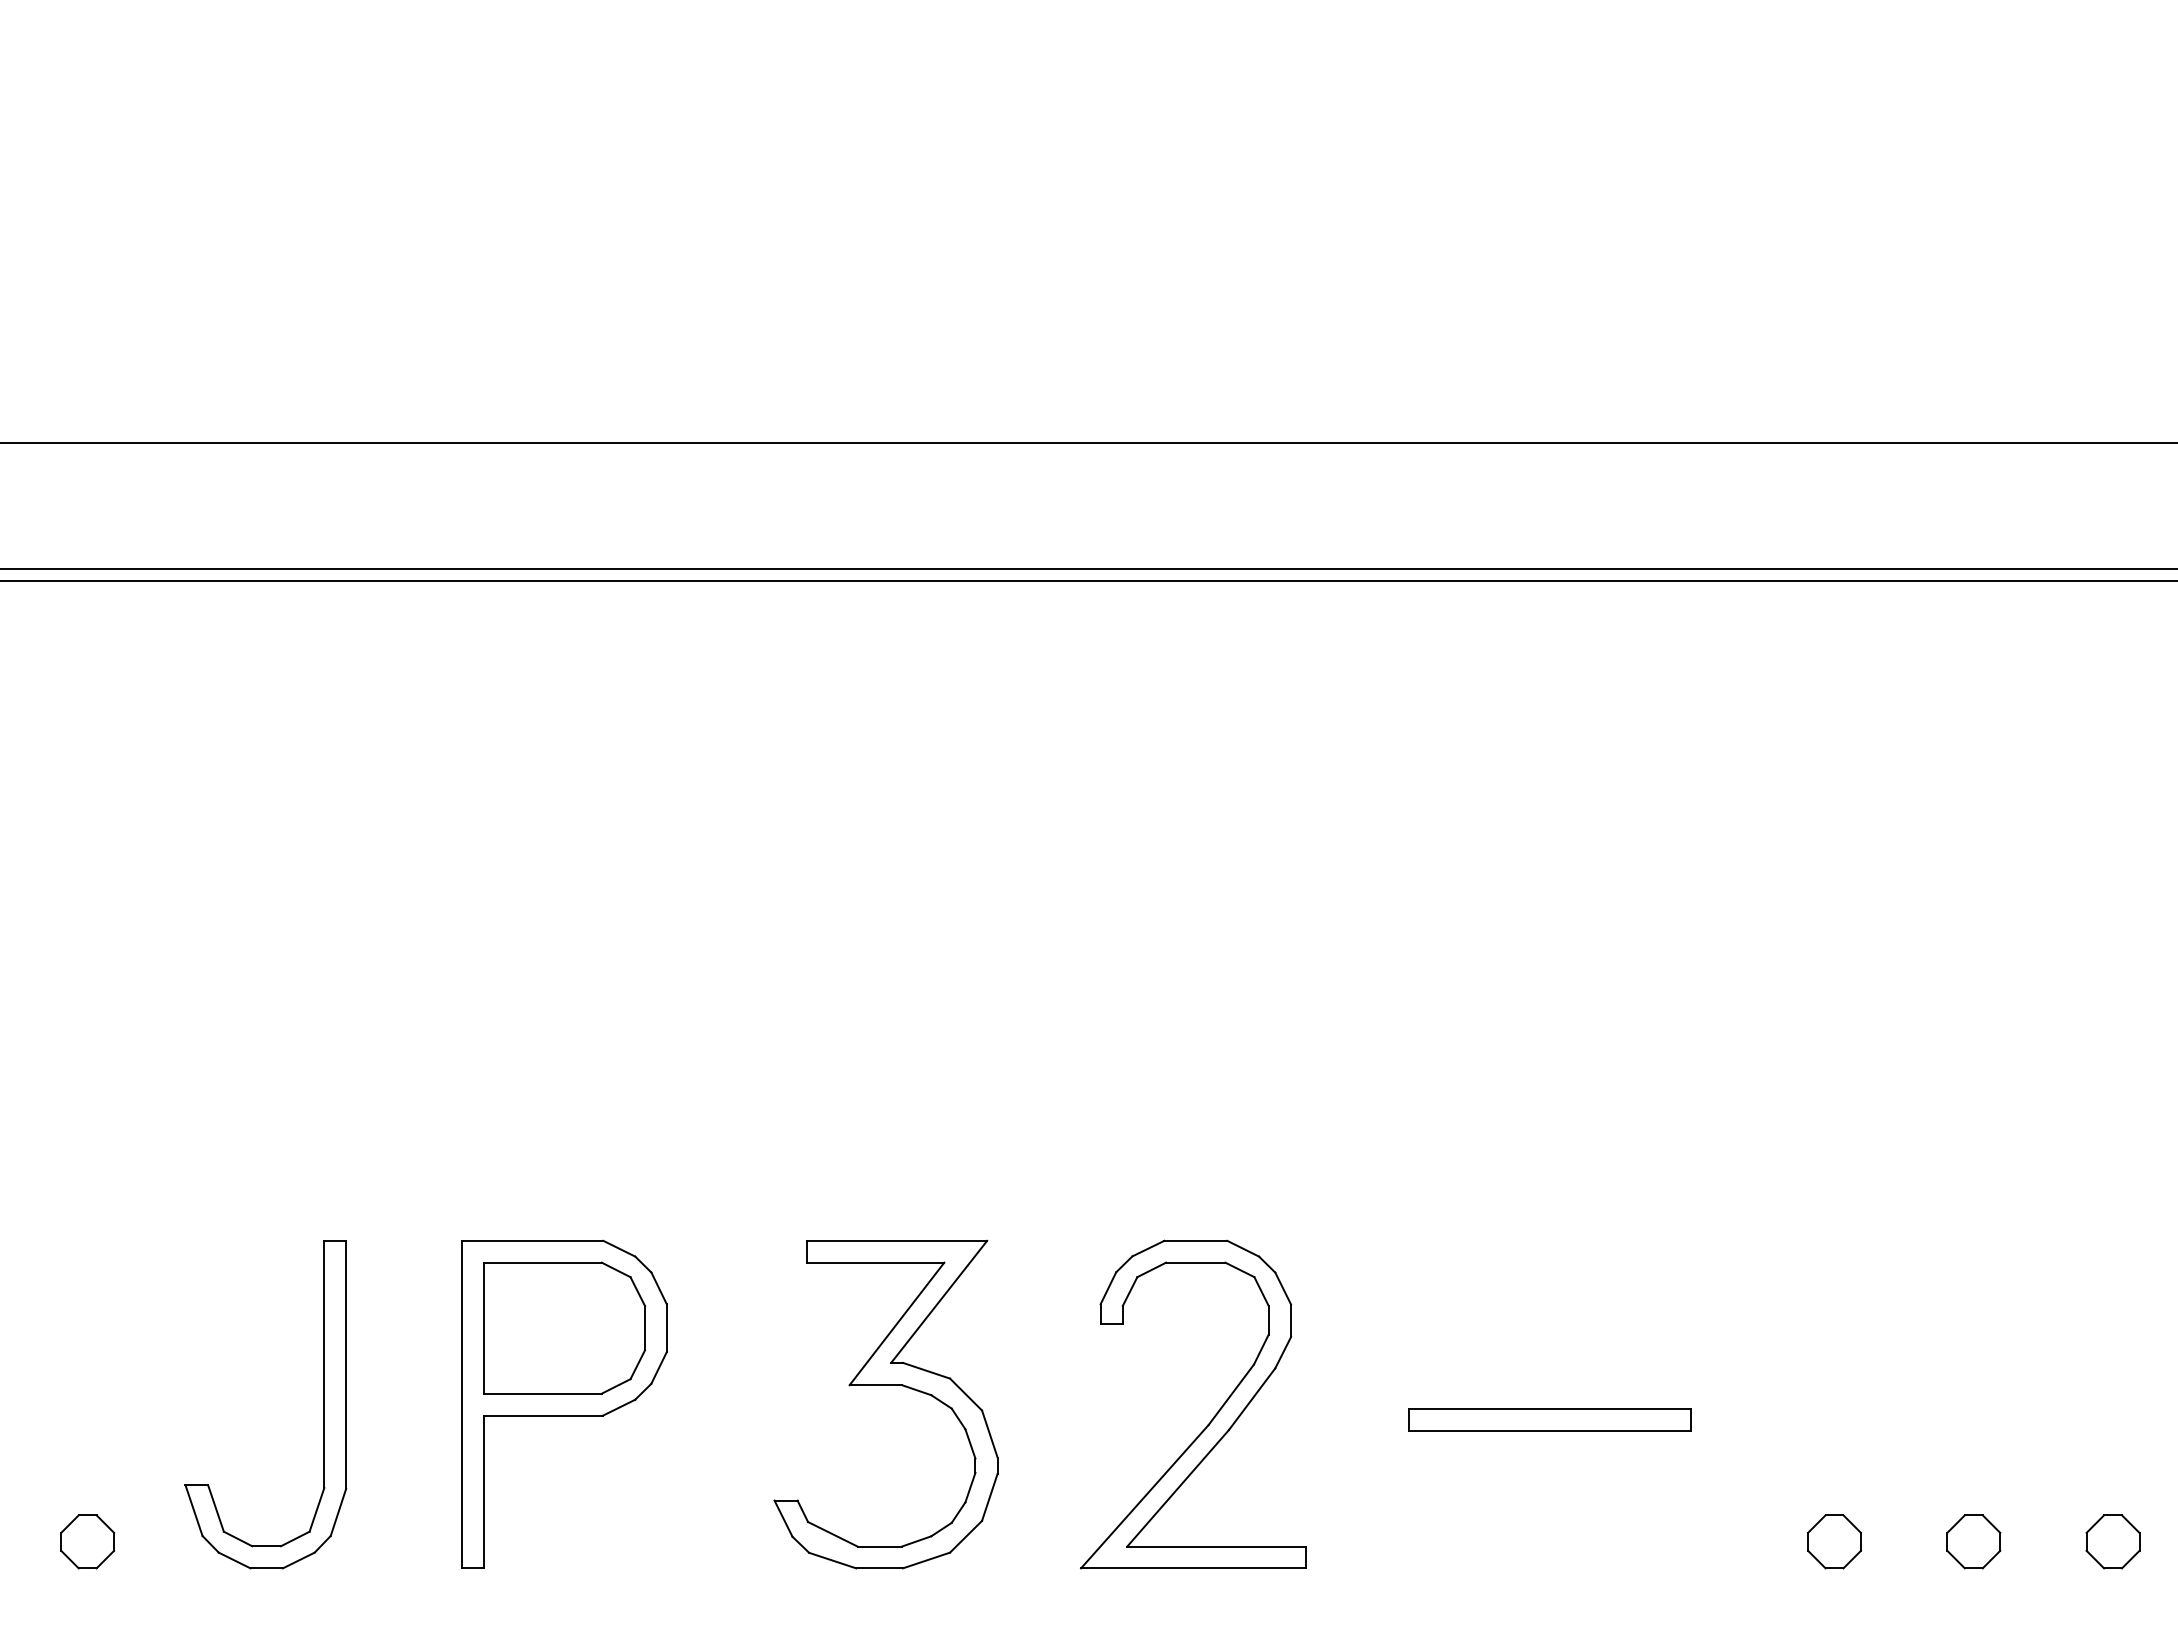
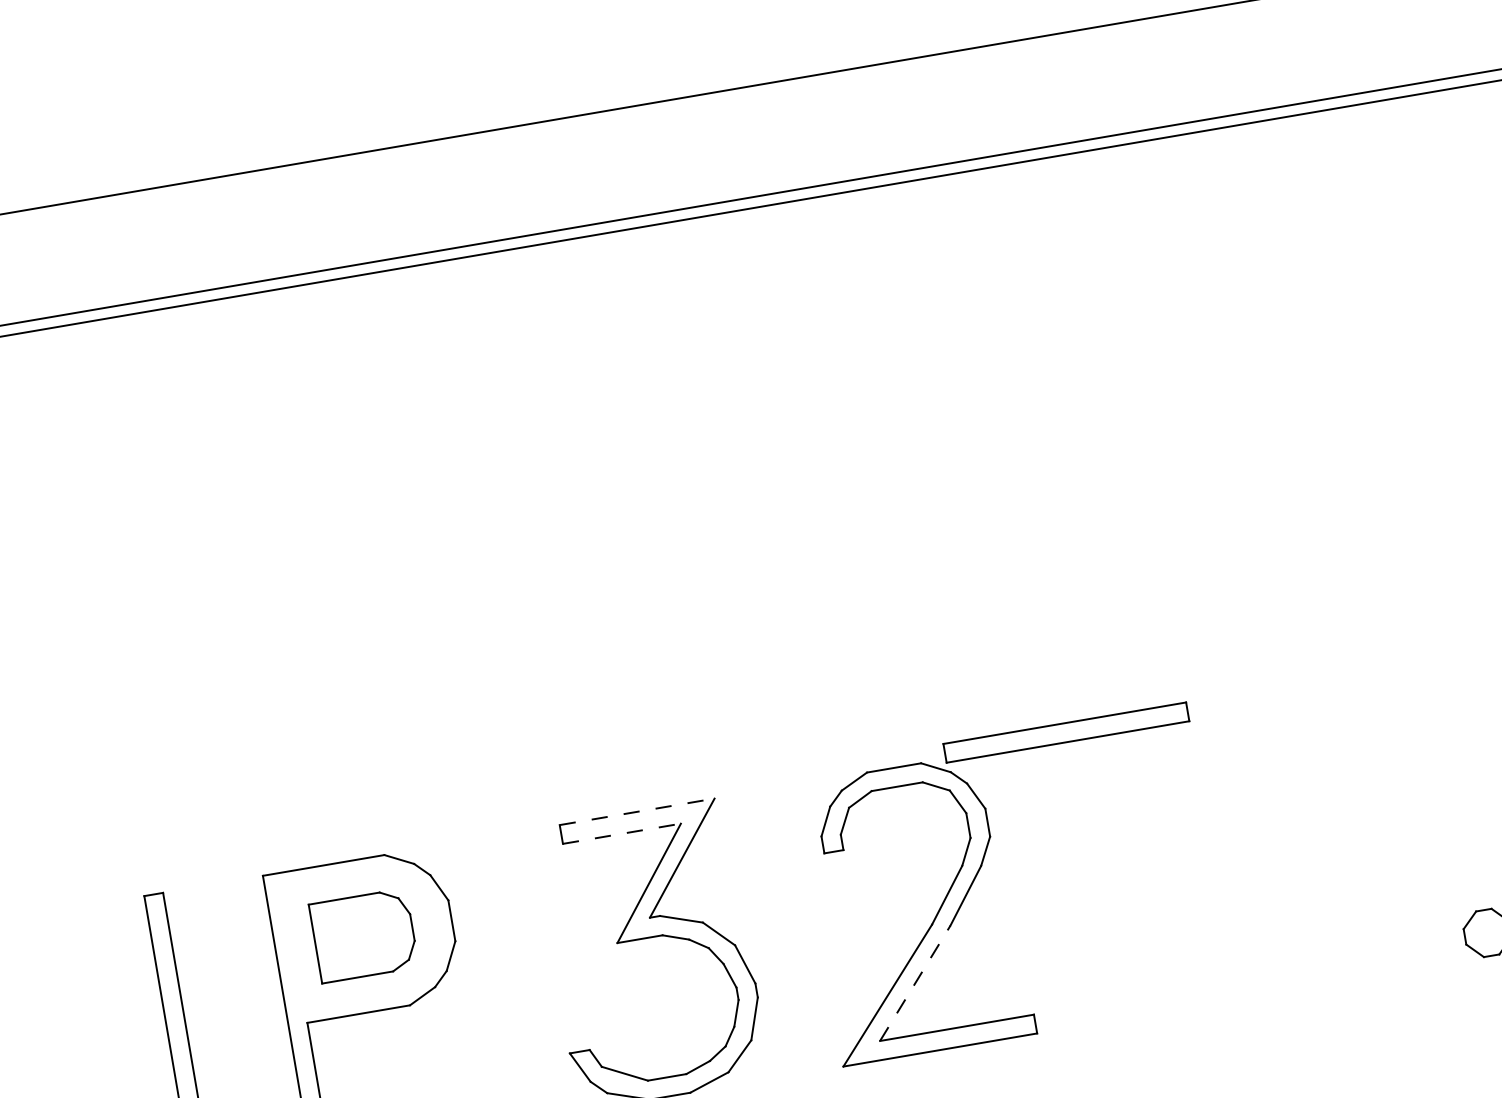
line: (897, 1240) -> (637, 811), solid -> dashed
line: (875, 1262) -> (621, 833), solid -> dashed
part: (564, 1327) -> (363, 935), size x0.7
part: (1549, 1419) -> (1065, 732), moved
line: (1178, 1487) -> (915, 982), solid -> dashed

